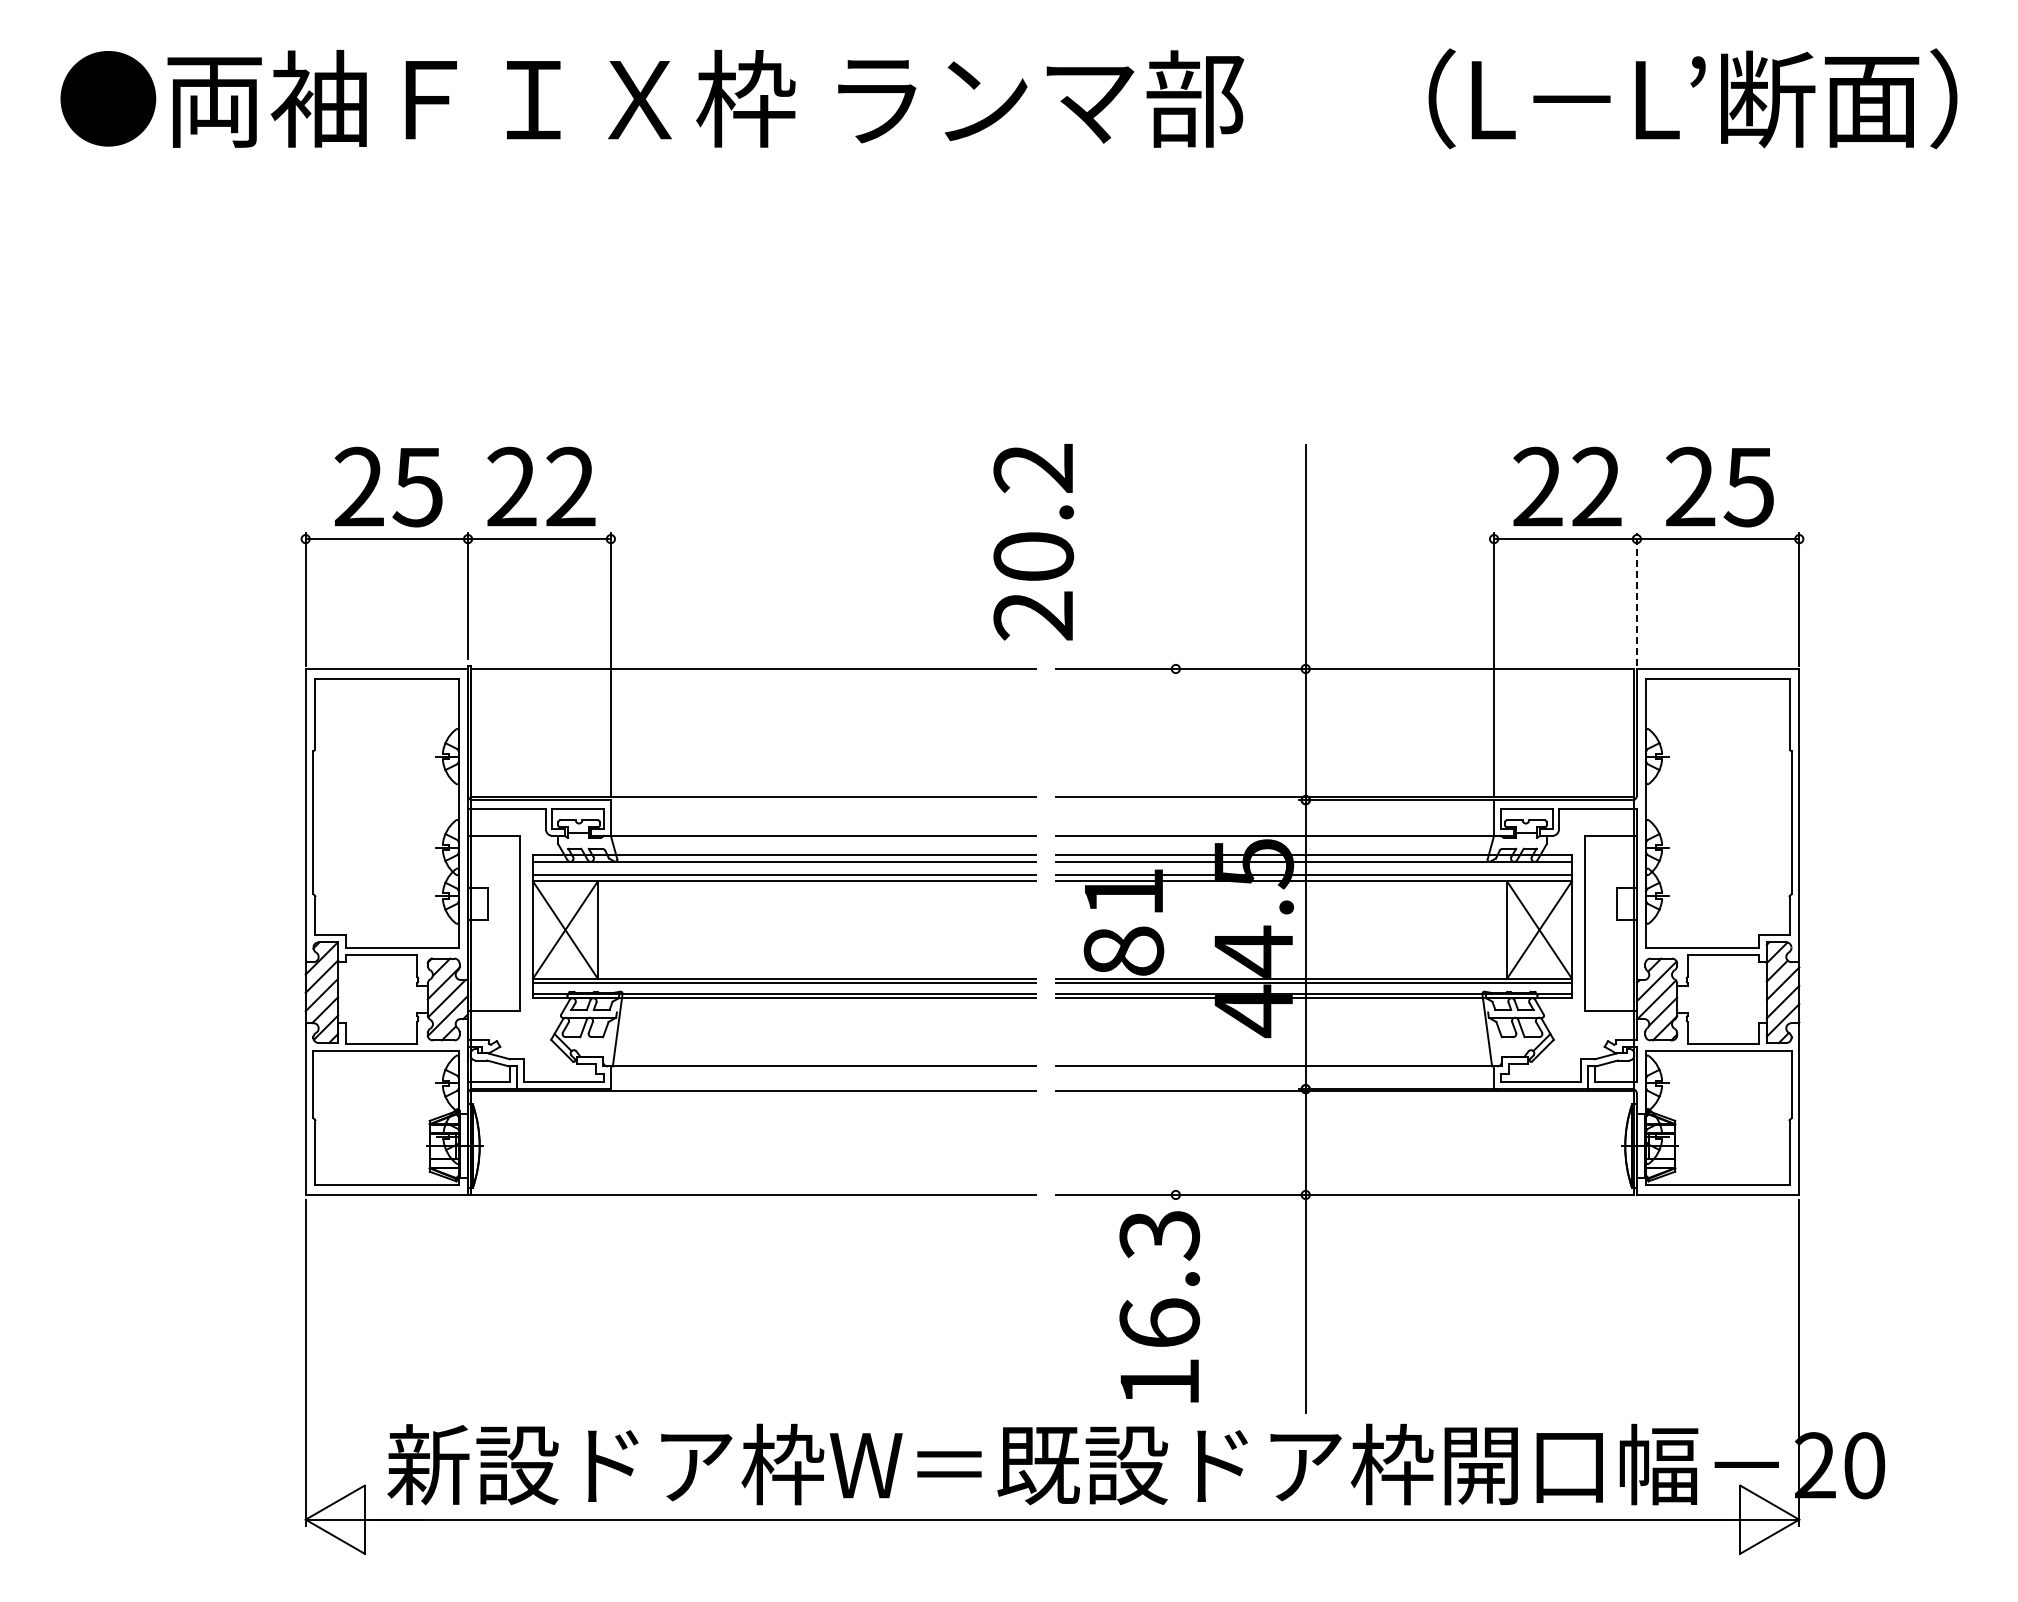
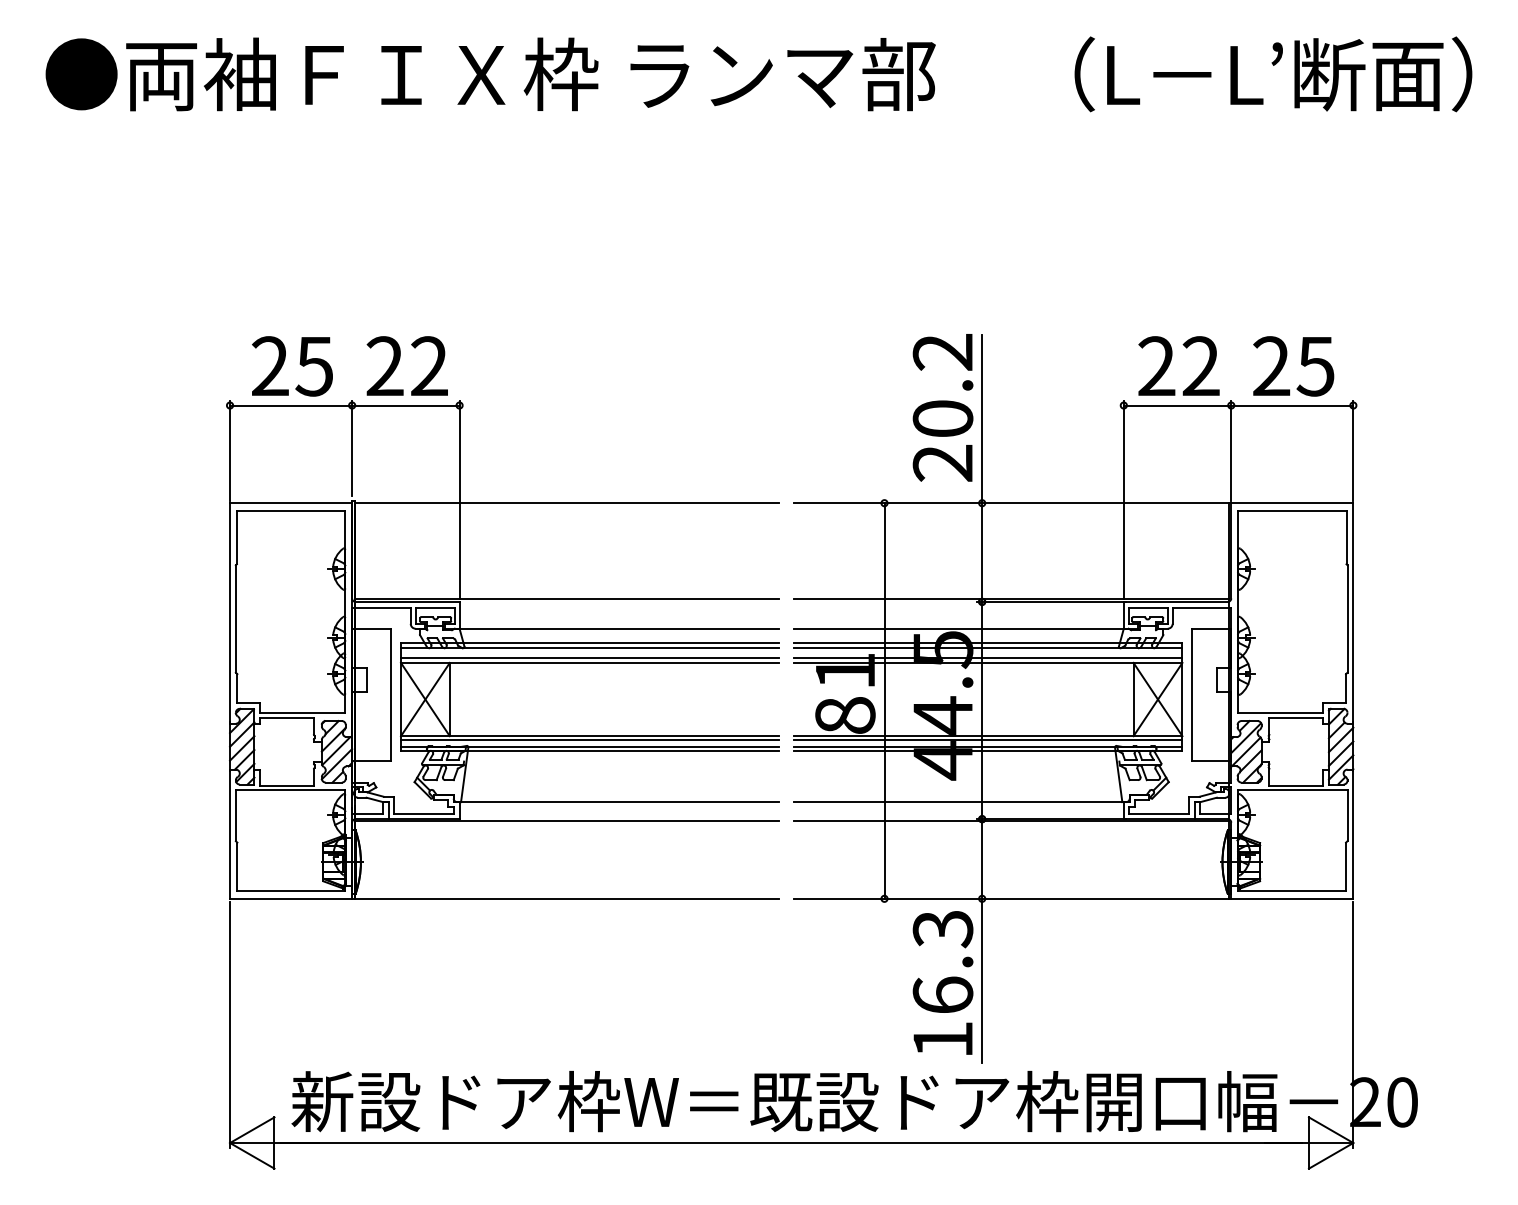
text: (1033, 542) -> (942, 408), moved
line: (1636, 599) -> (1230, 450), dashed -> solid
line: (1175, 931) -> (884, 700), added
text: (1159, 1306) -> (942, 982), moved

